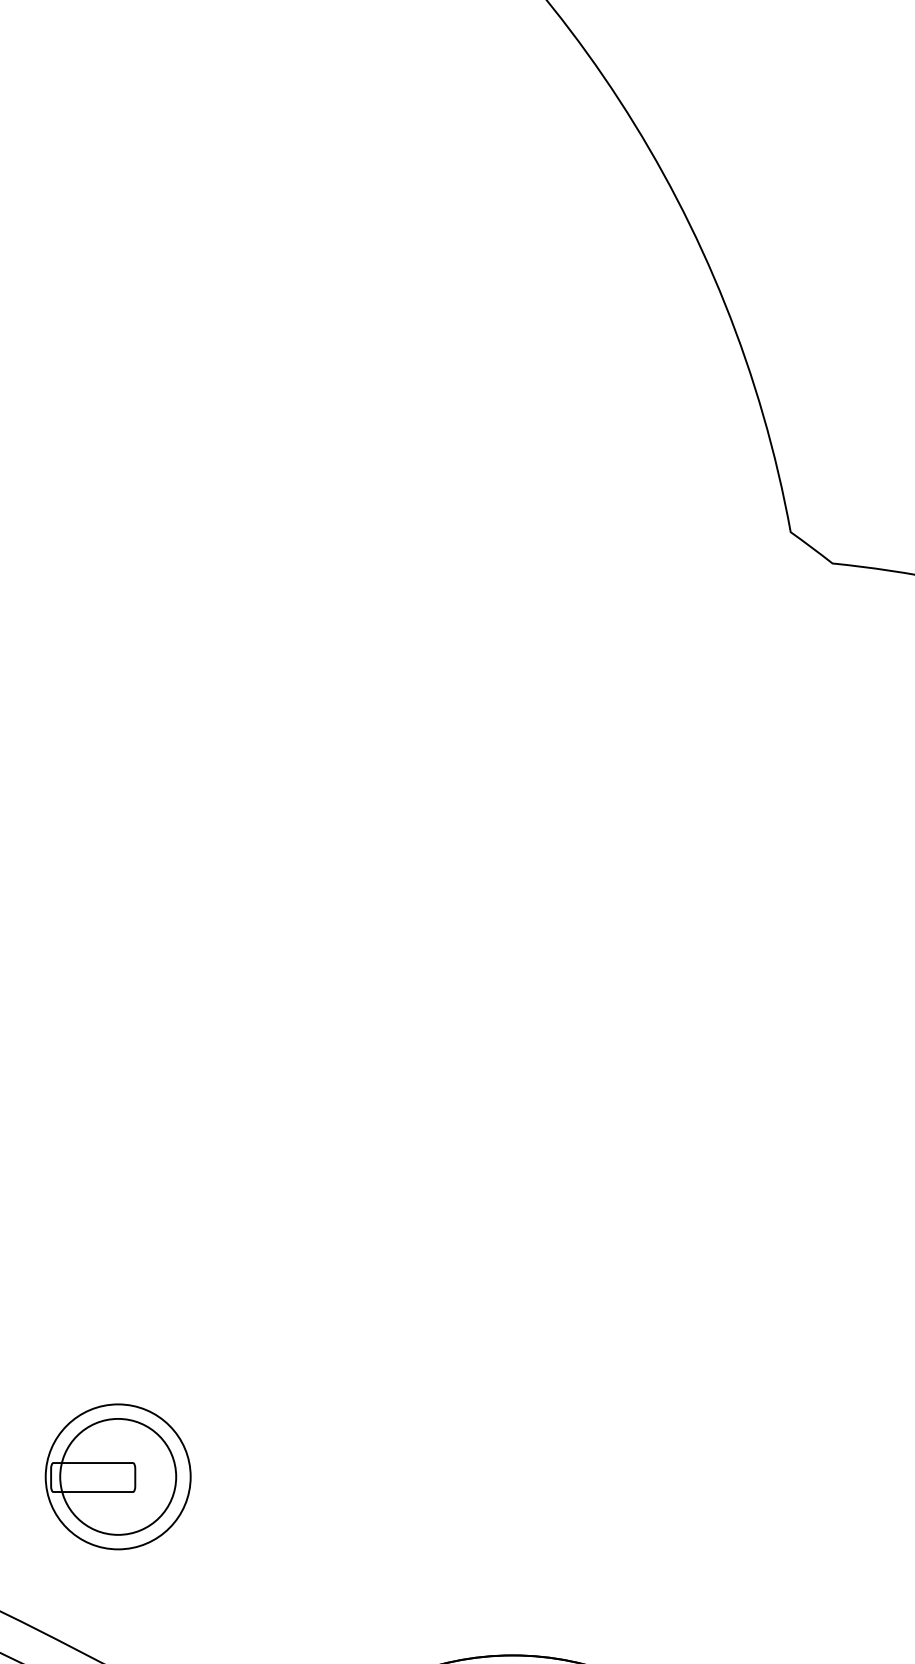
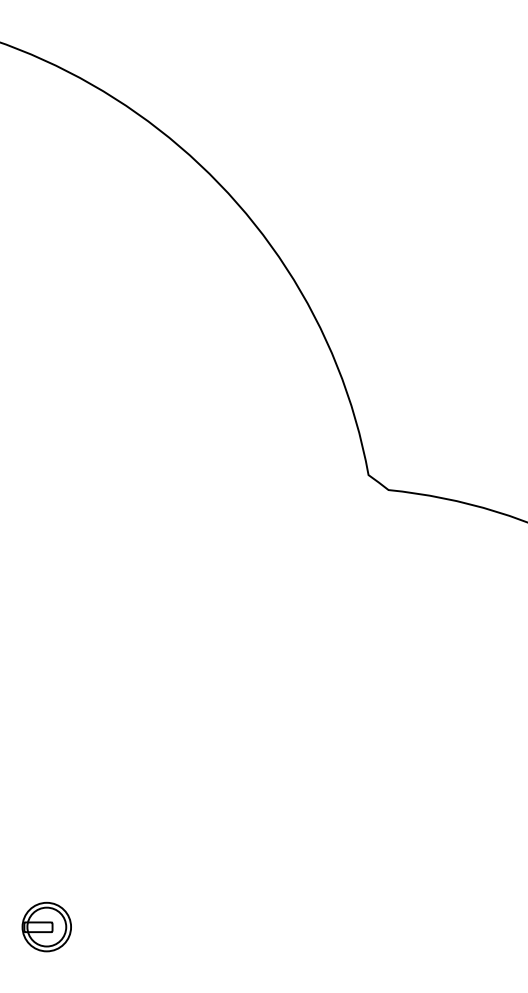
part: (117, 1475) -> (46, 926), size x0.7

